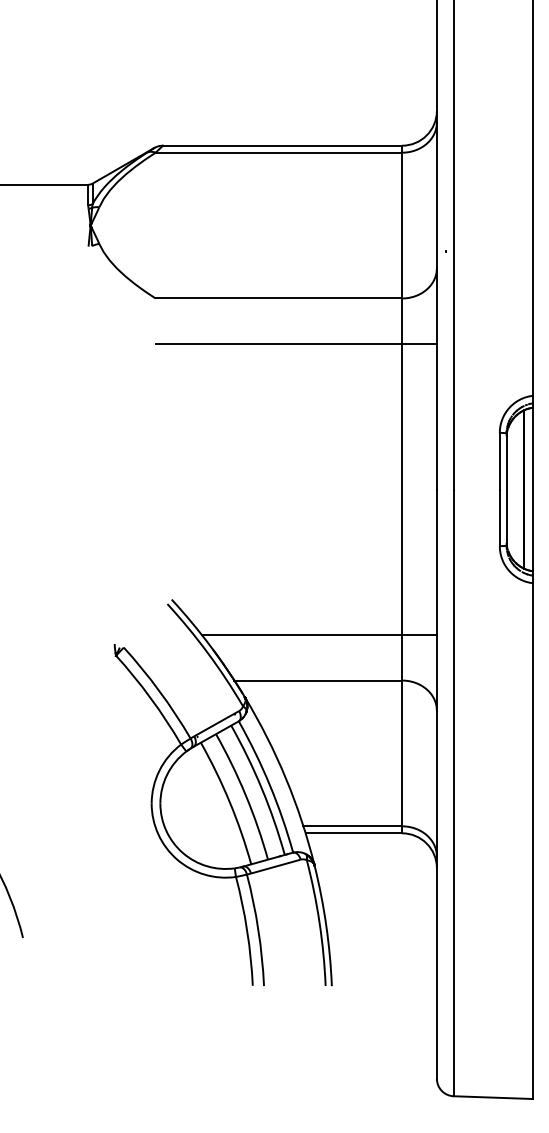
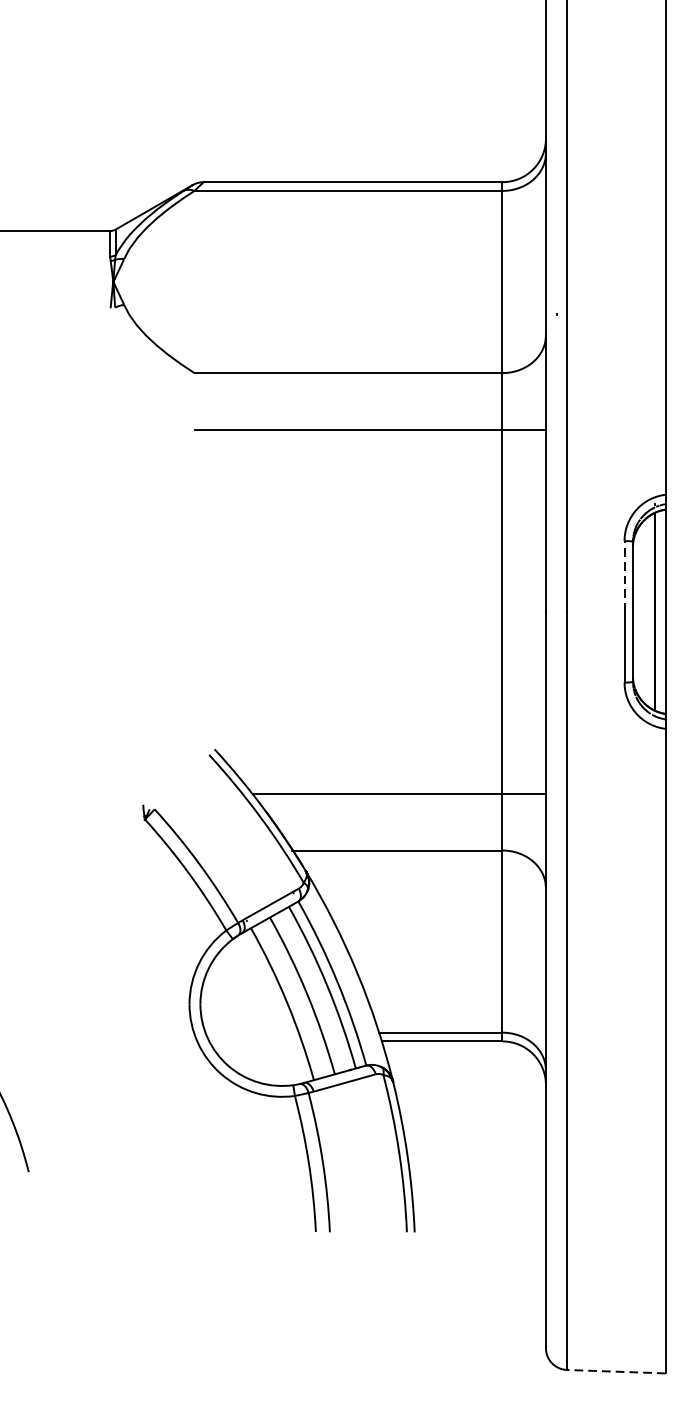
line: (499, 460) -> (624, 575), solid -> dashed
line: (493, 1097) -> (616, 1371), solid -> dashed

